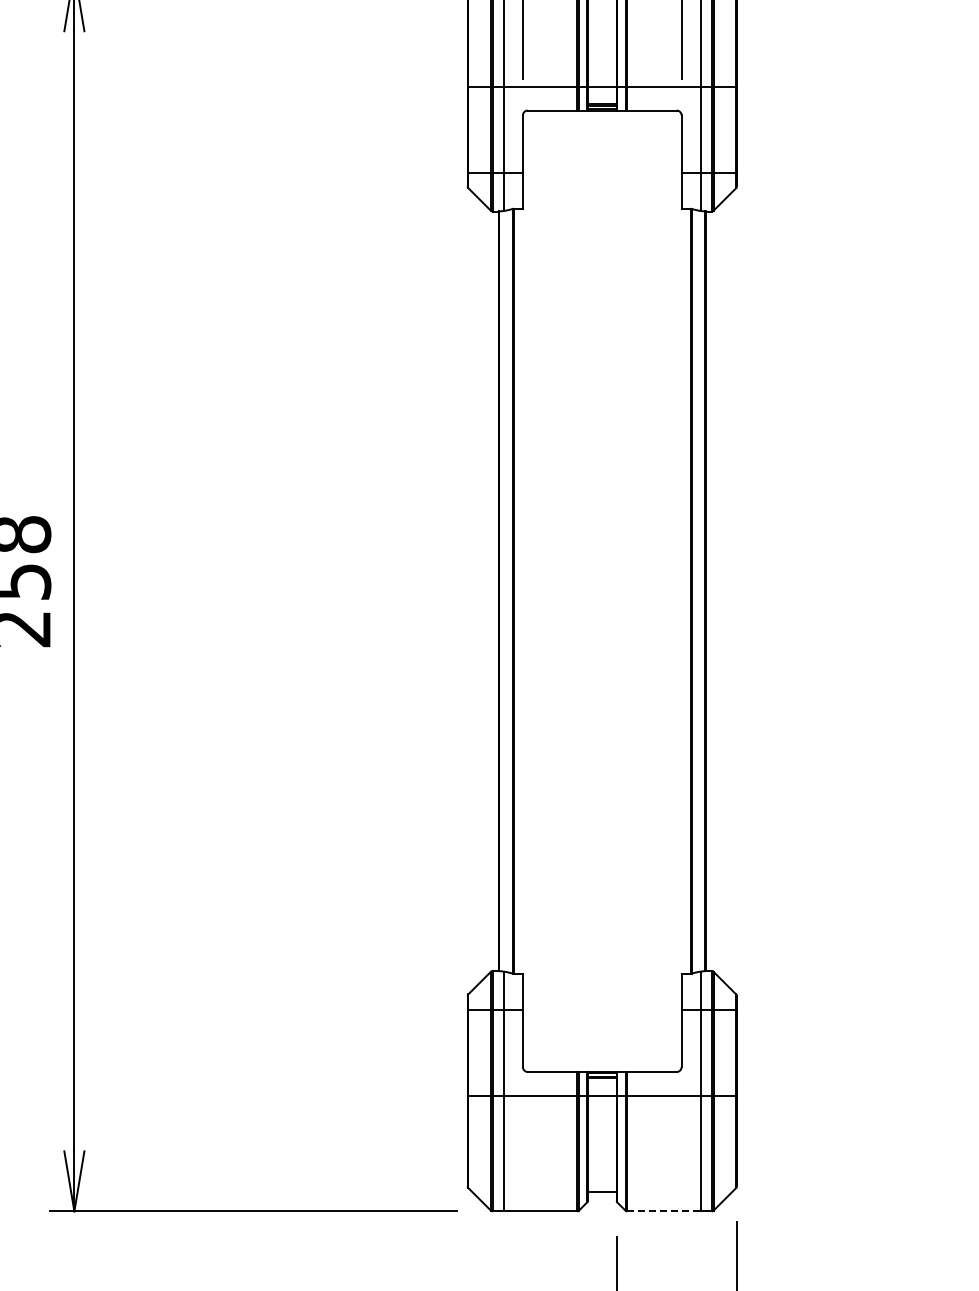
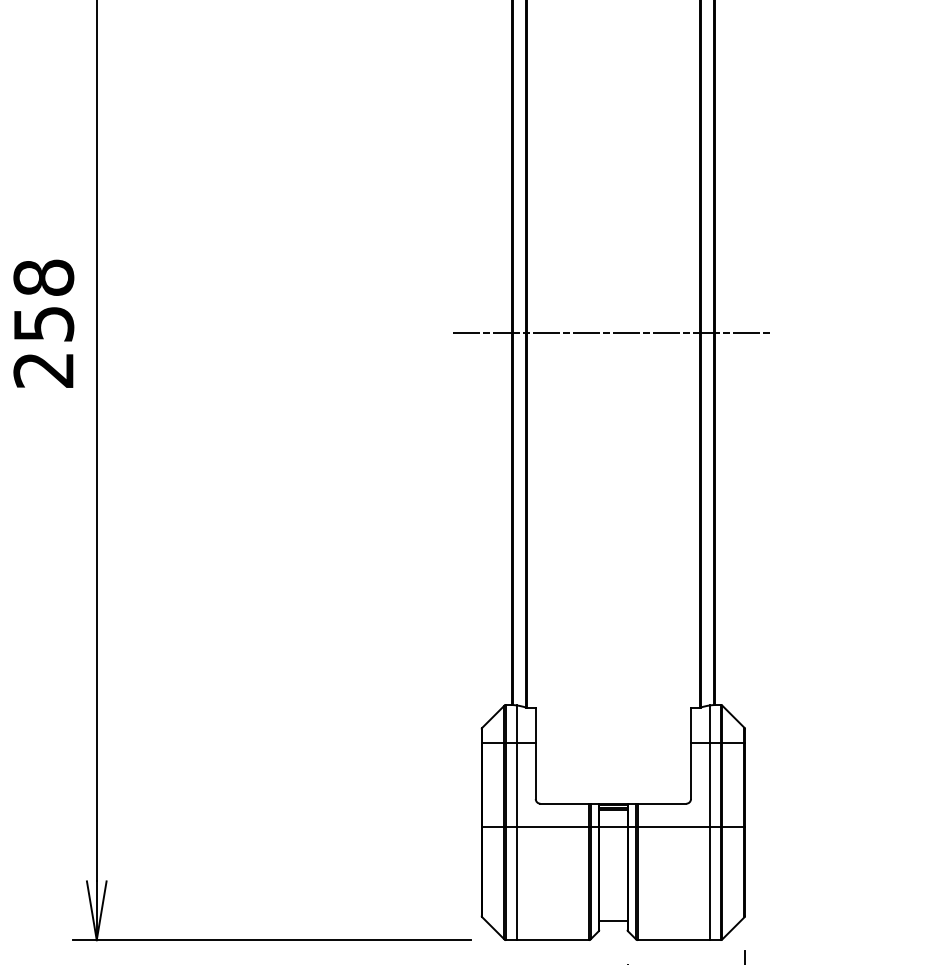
line: (601, 591) -> (612, 333), added
line: (664, 1211) -> (674, 940), dashed -> solid

